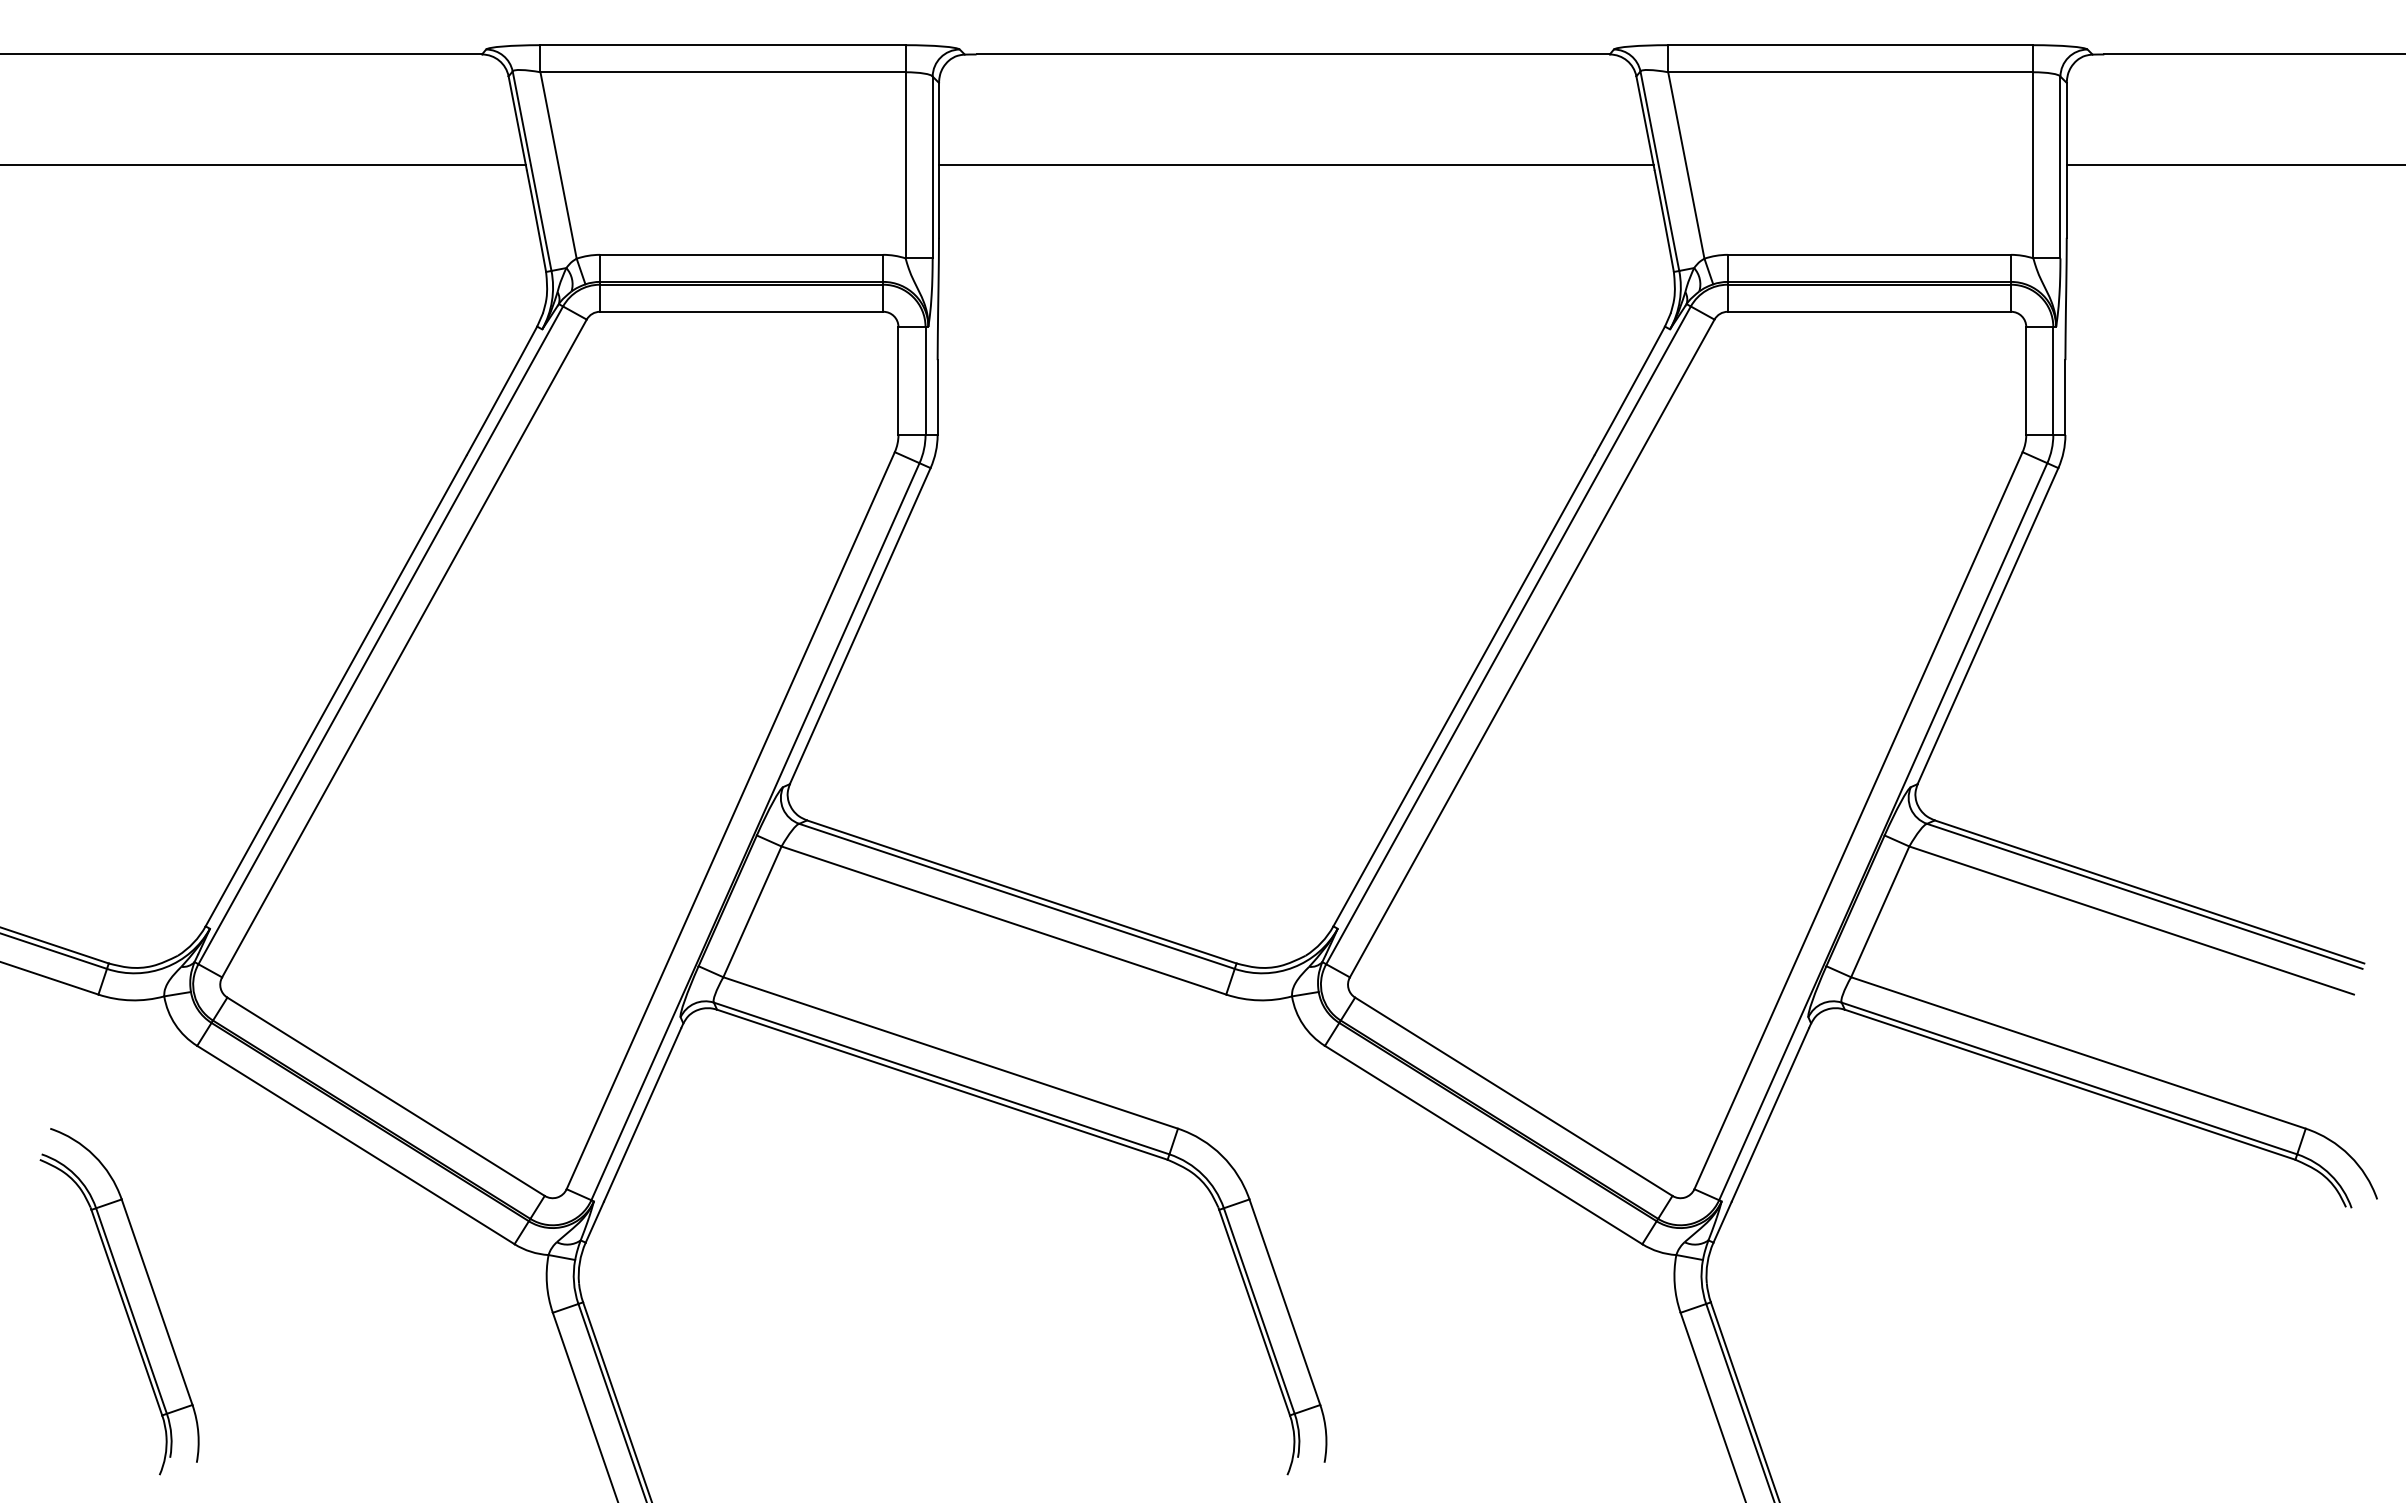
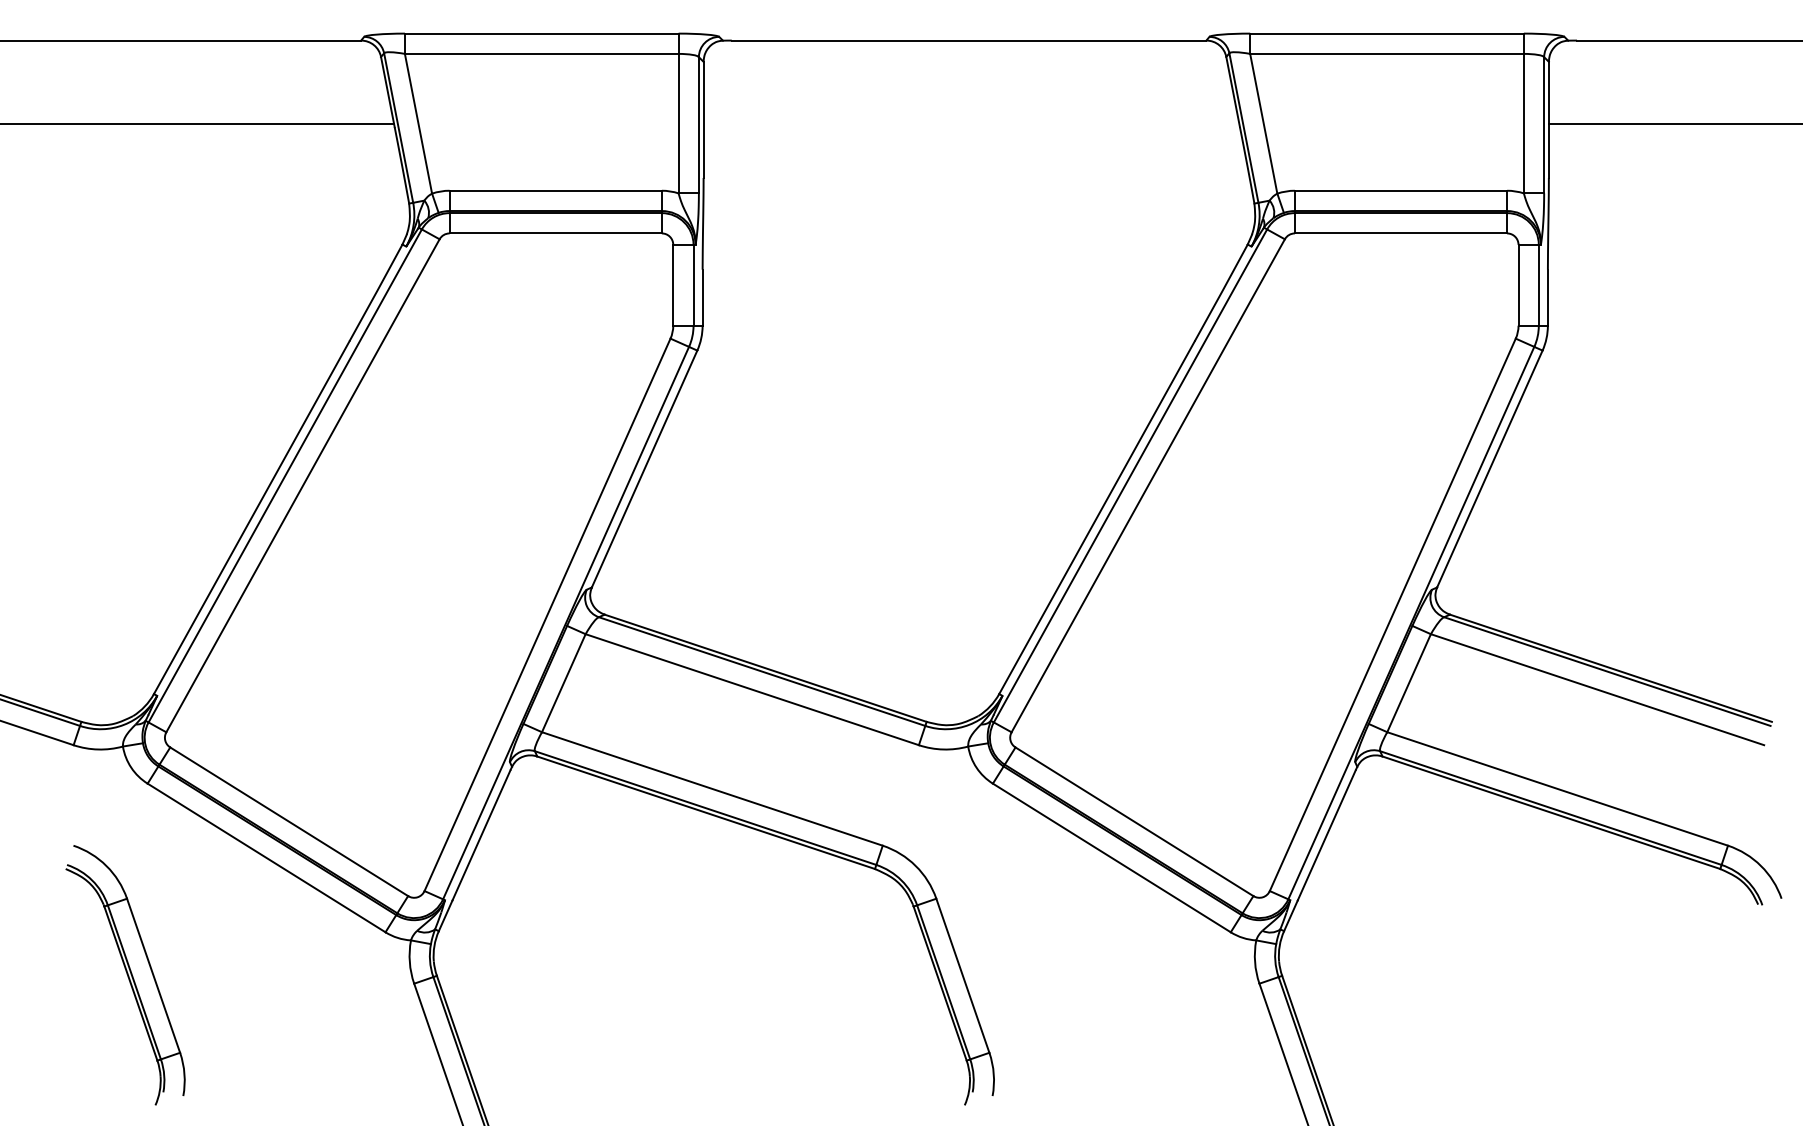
line: (1295, 165) -> (970, 123), removed
part: (119, 1301) -> (125, 975), moved

